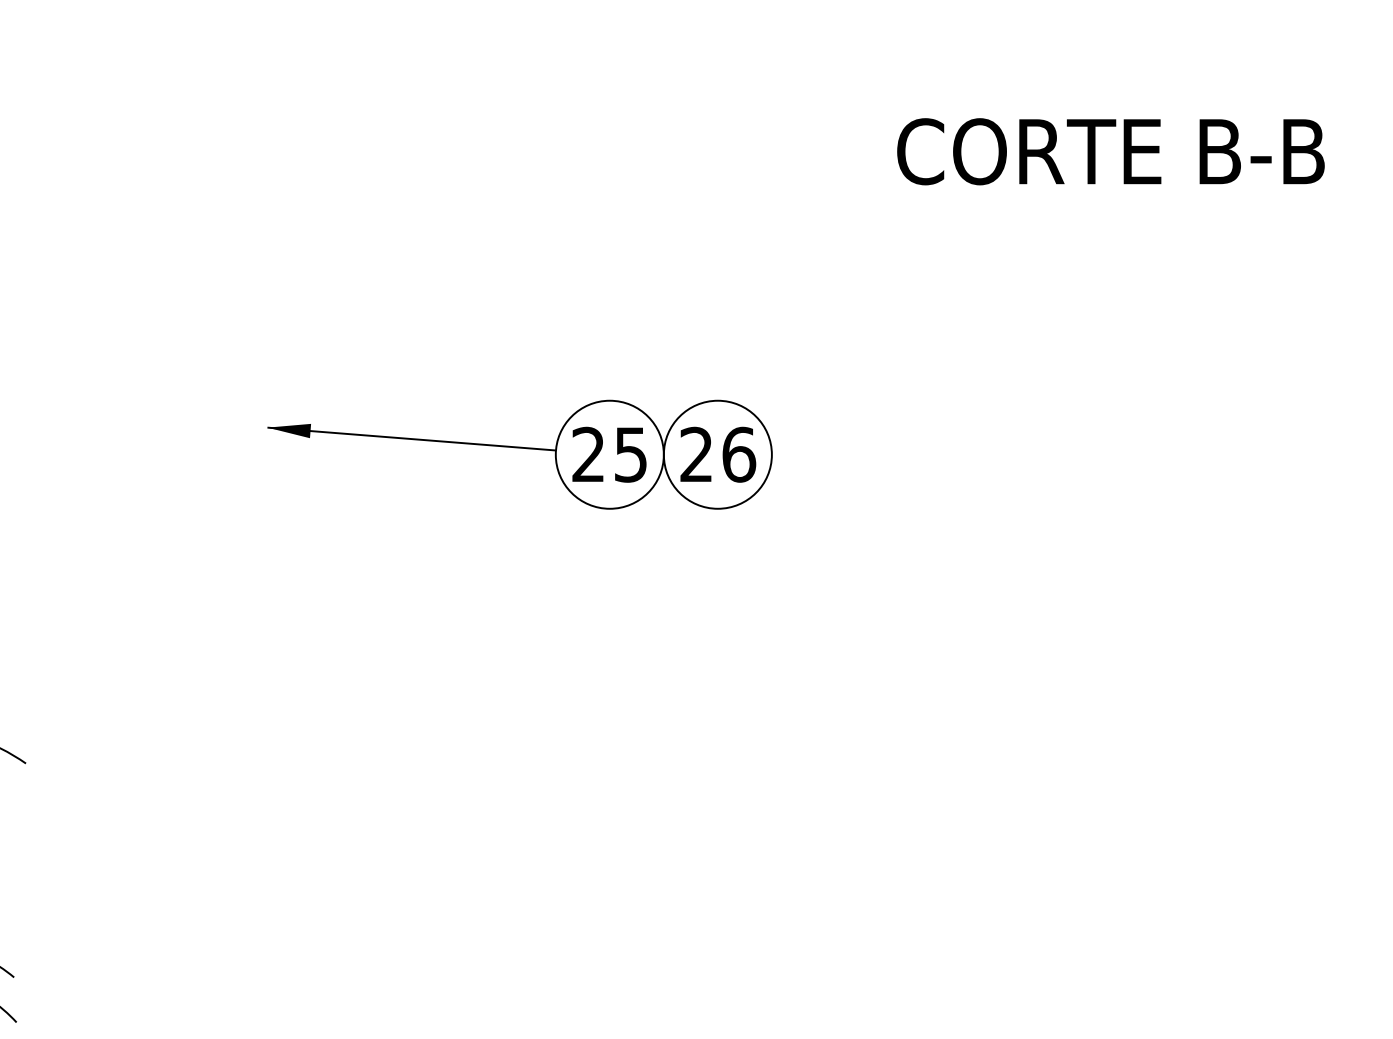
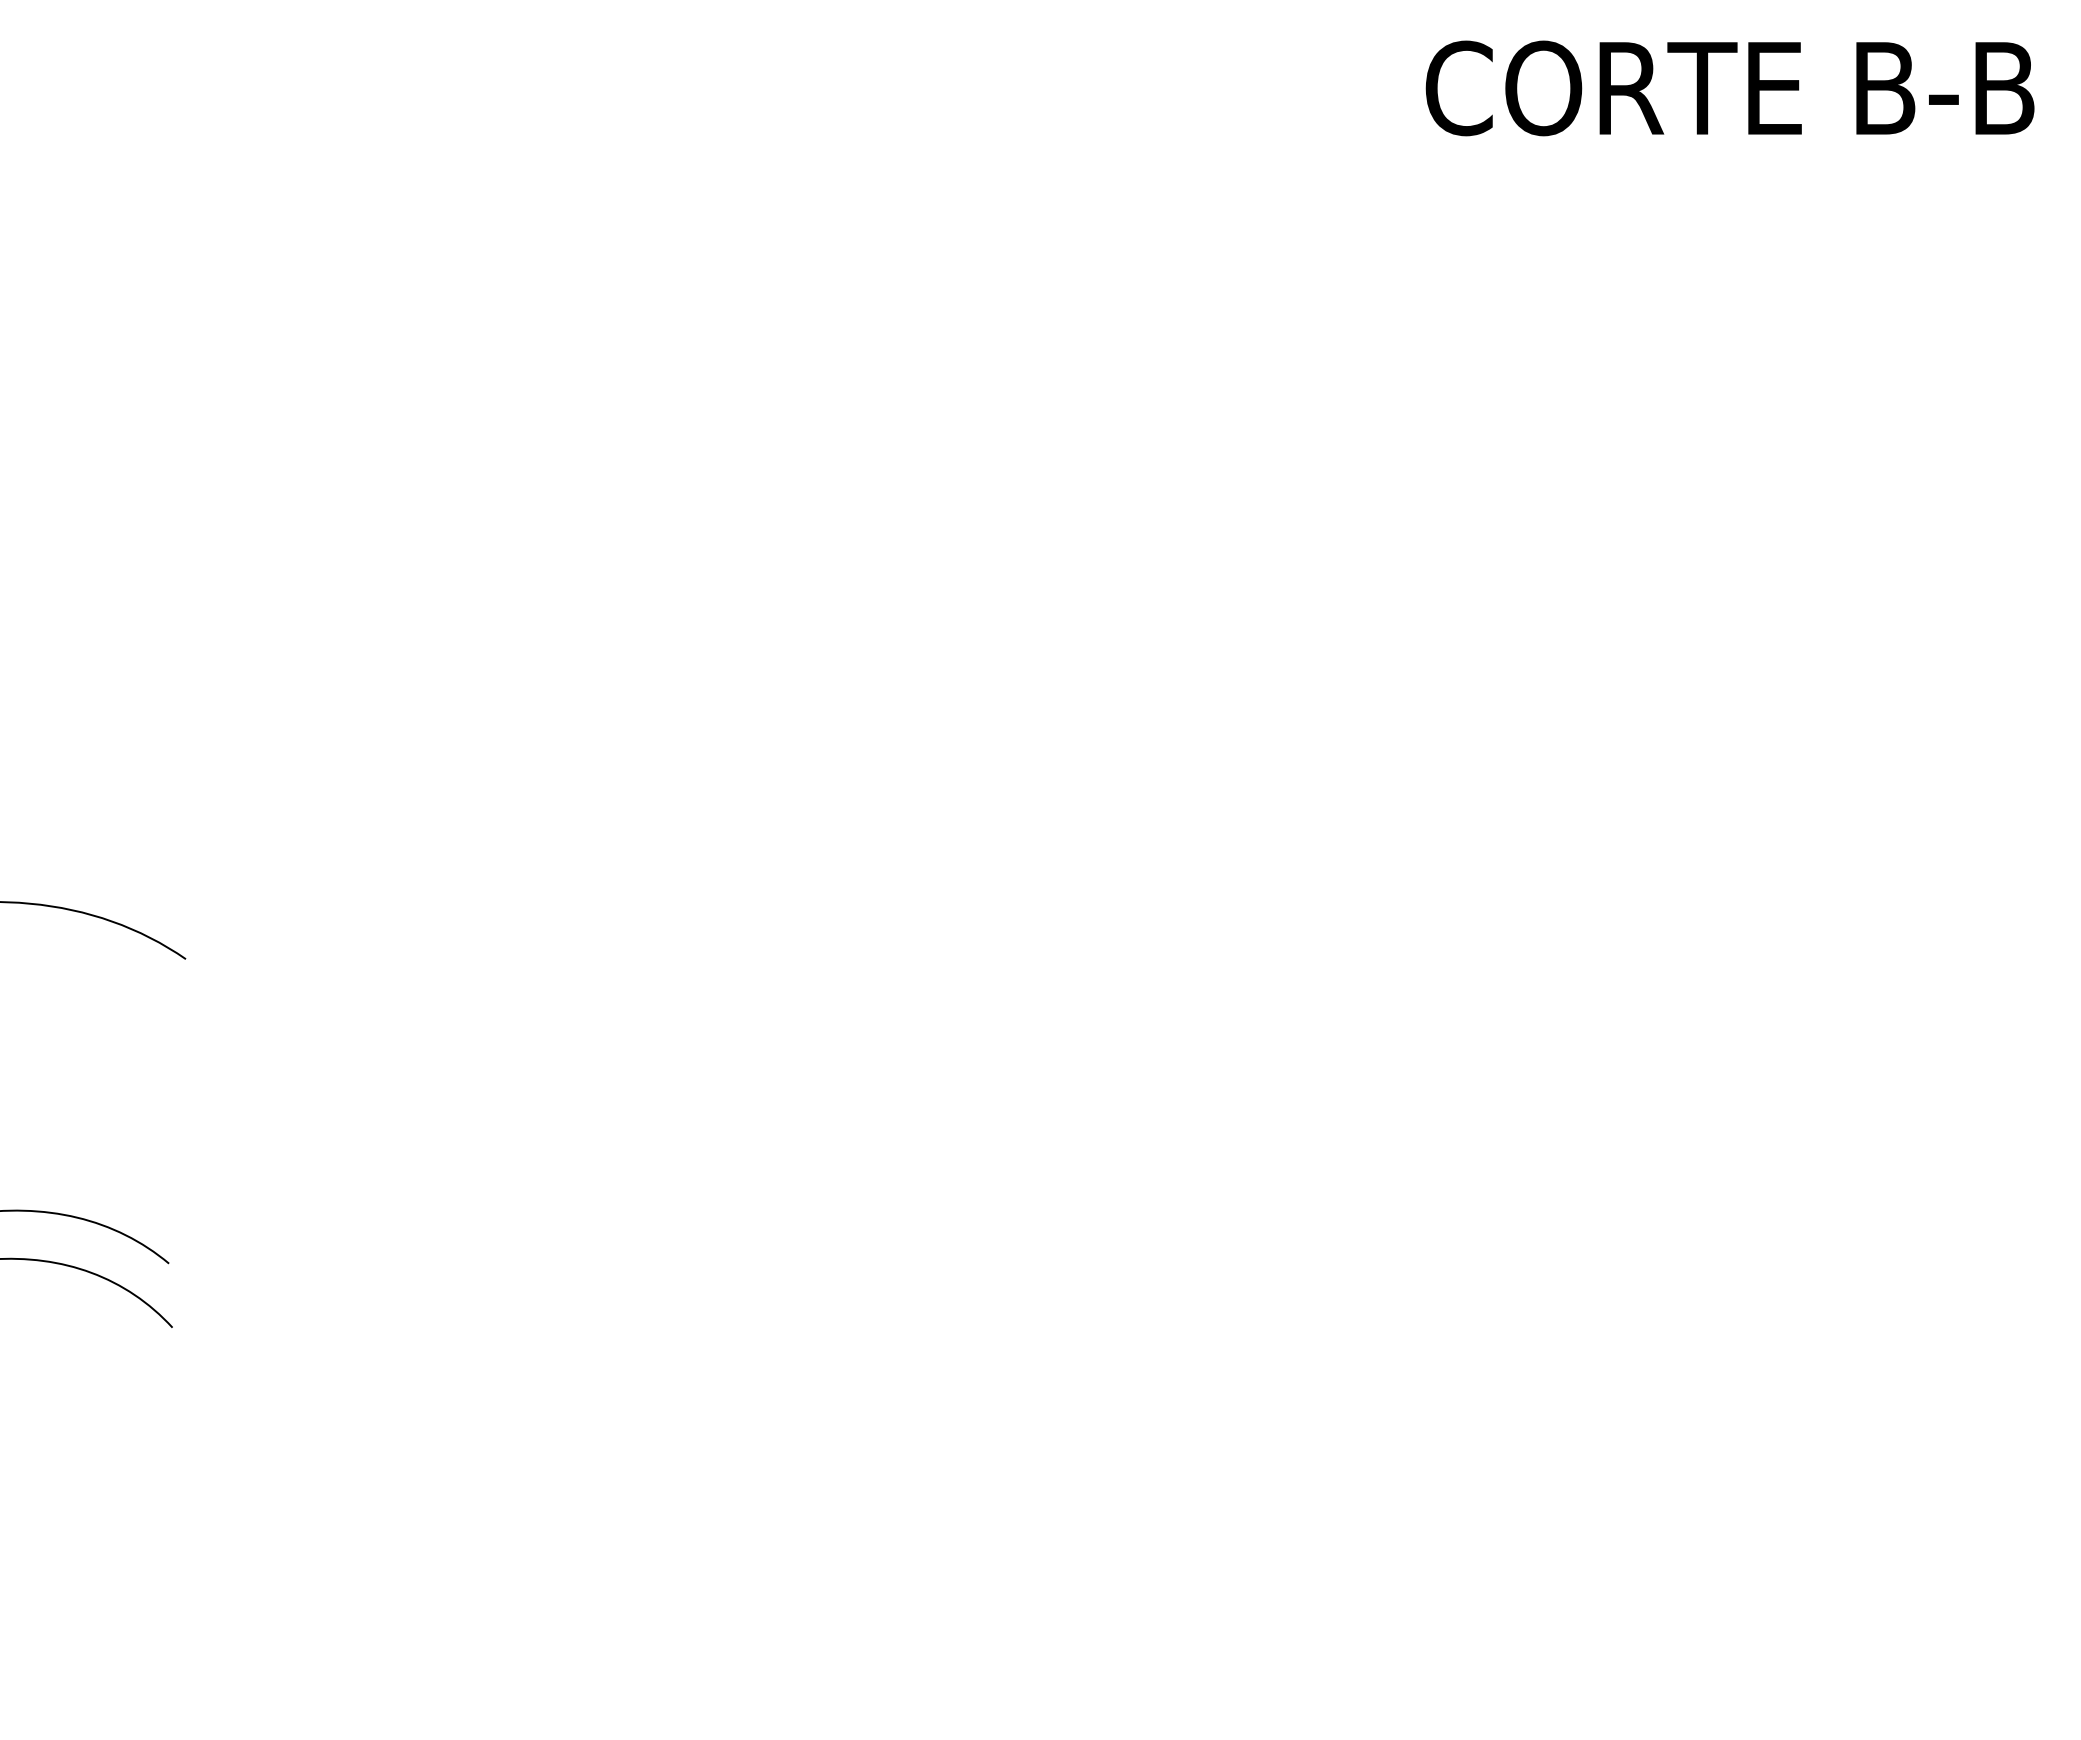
part: (519, 448) -> (888, 510), removed

